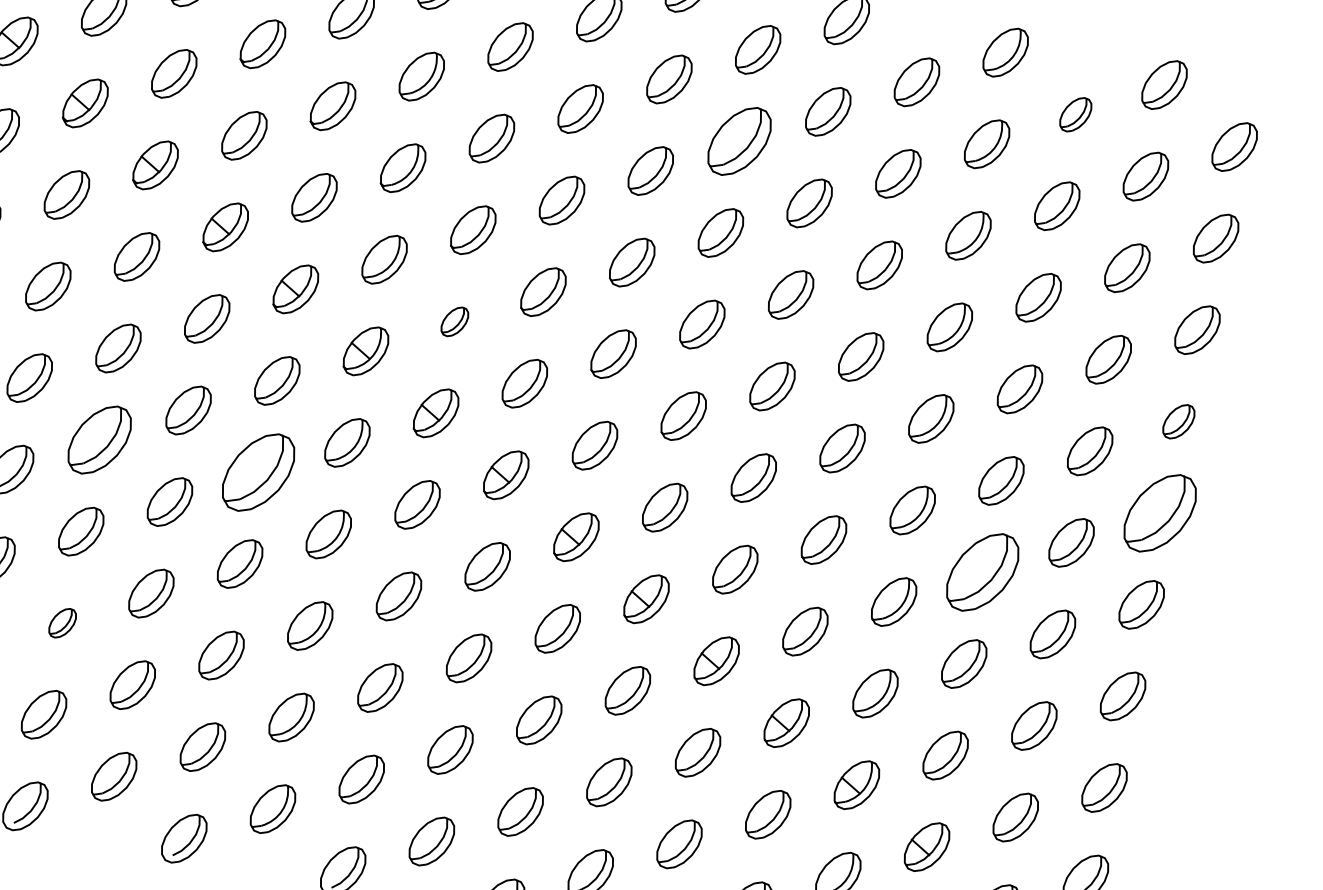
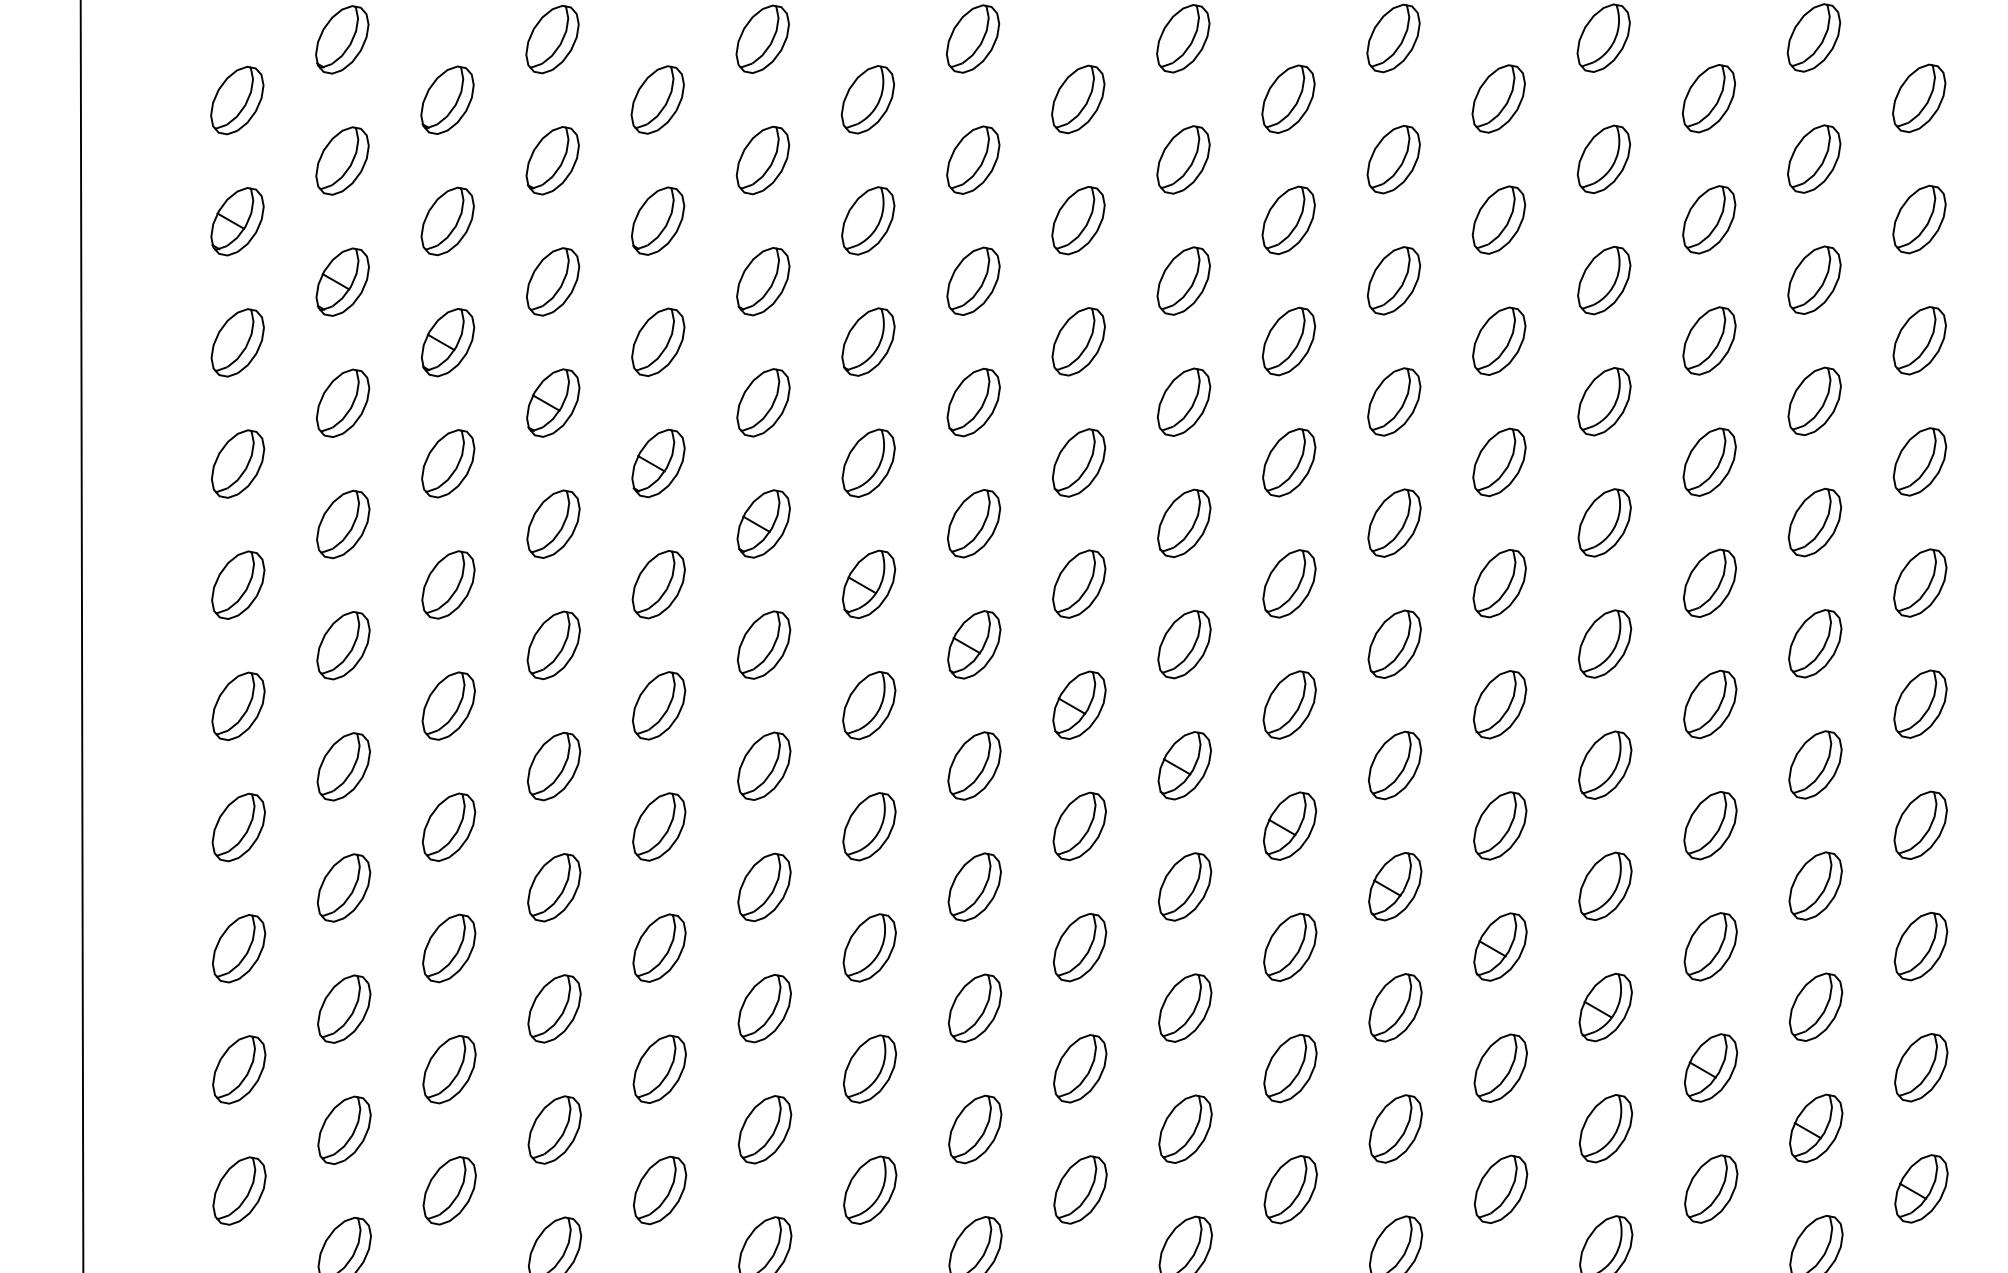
part: (1075, 114) -> (1708, 98), size x1.43
part: (739, 141) -> (1288, 220), size x0.71
part: (455, 321) -> (974, 523), size x1.67
part: (1178, 421) -> (1919, 461), size x1.43
part: (100, 440) -> (554, 766), size x0.71
part: (259, 471) -> (764, 765), size x0.62
part: (1160, 512) -> (1920, 582), size x0.62
part: (983, 572) -> (1710, 704), size x0.62
part: (62, 622) -> (554, 1008), size x1.67

